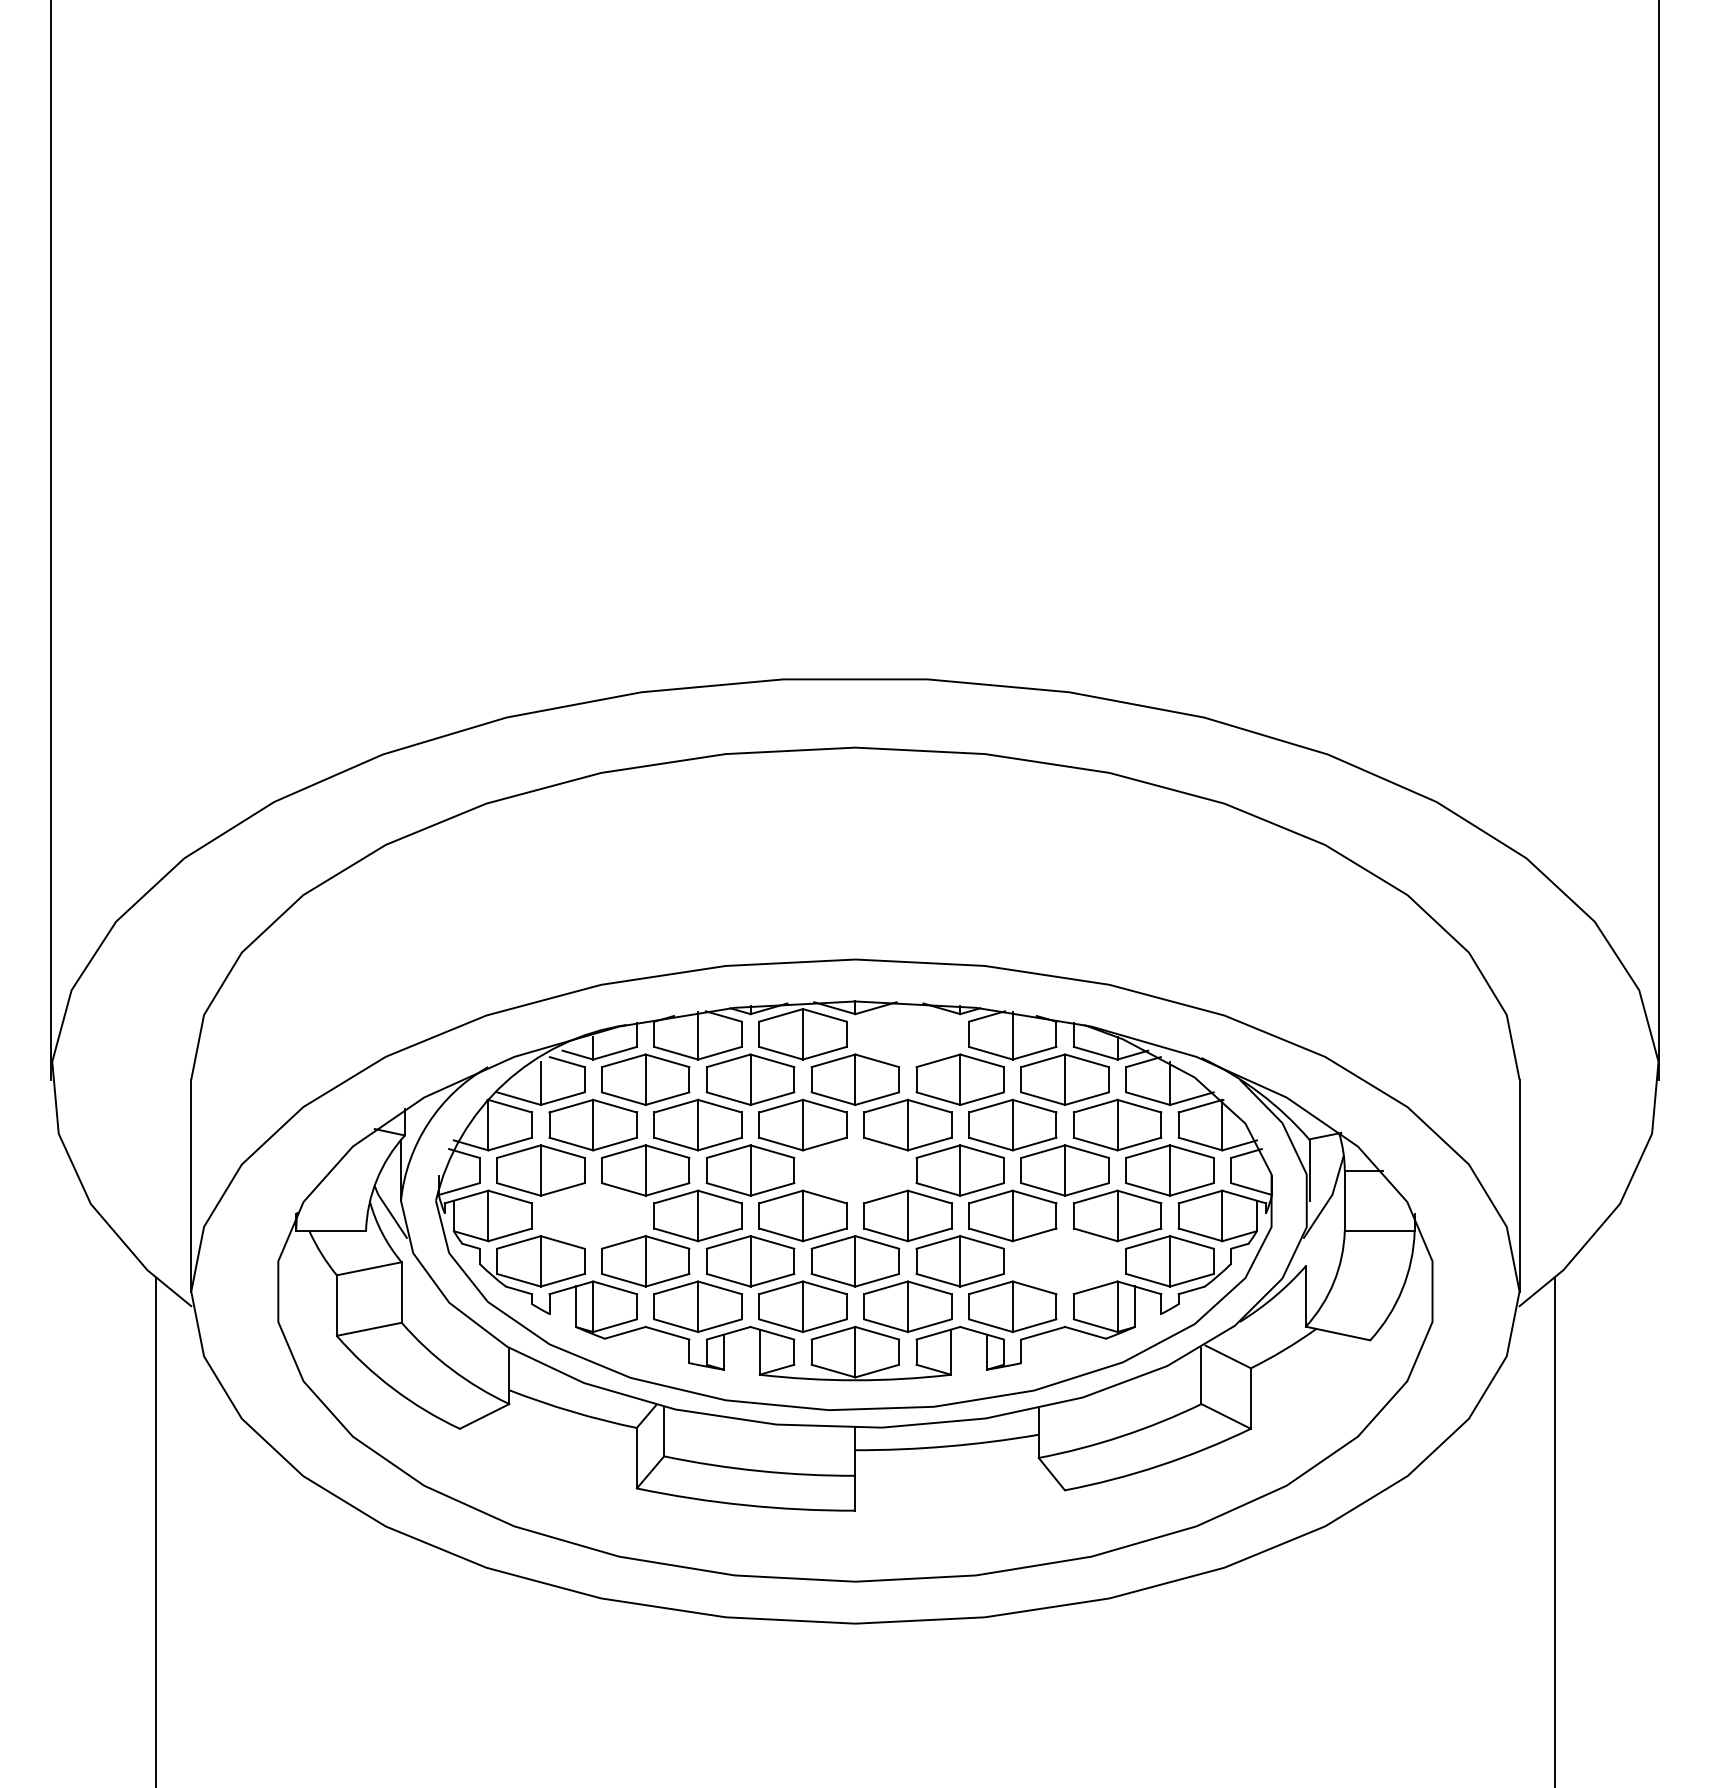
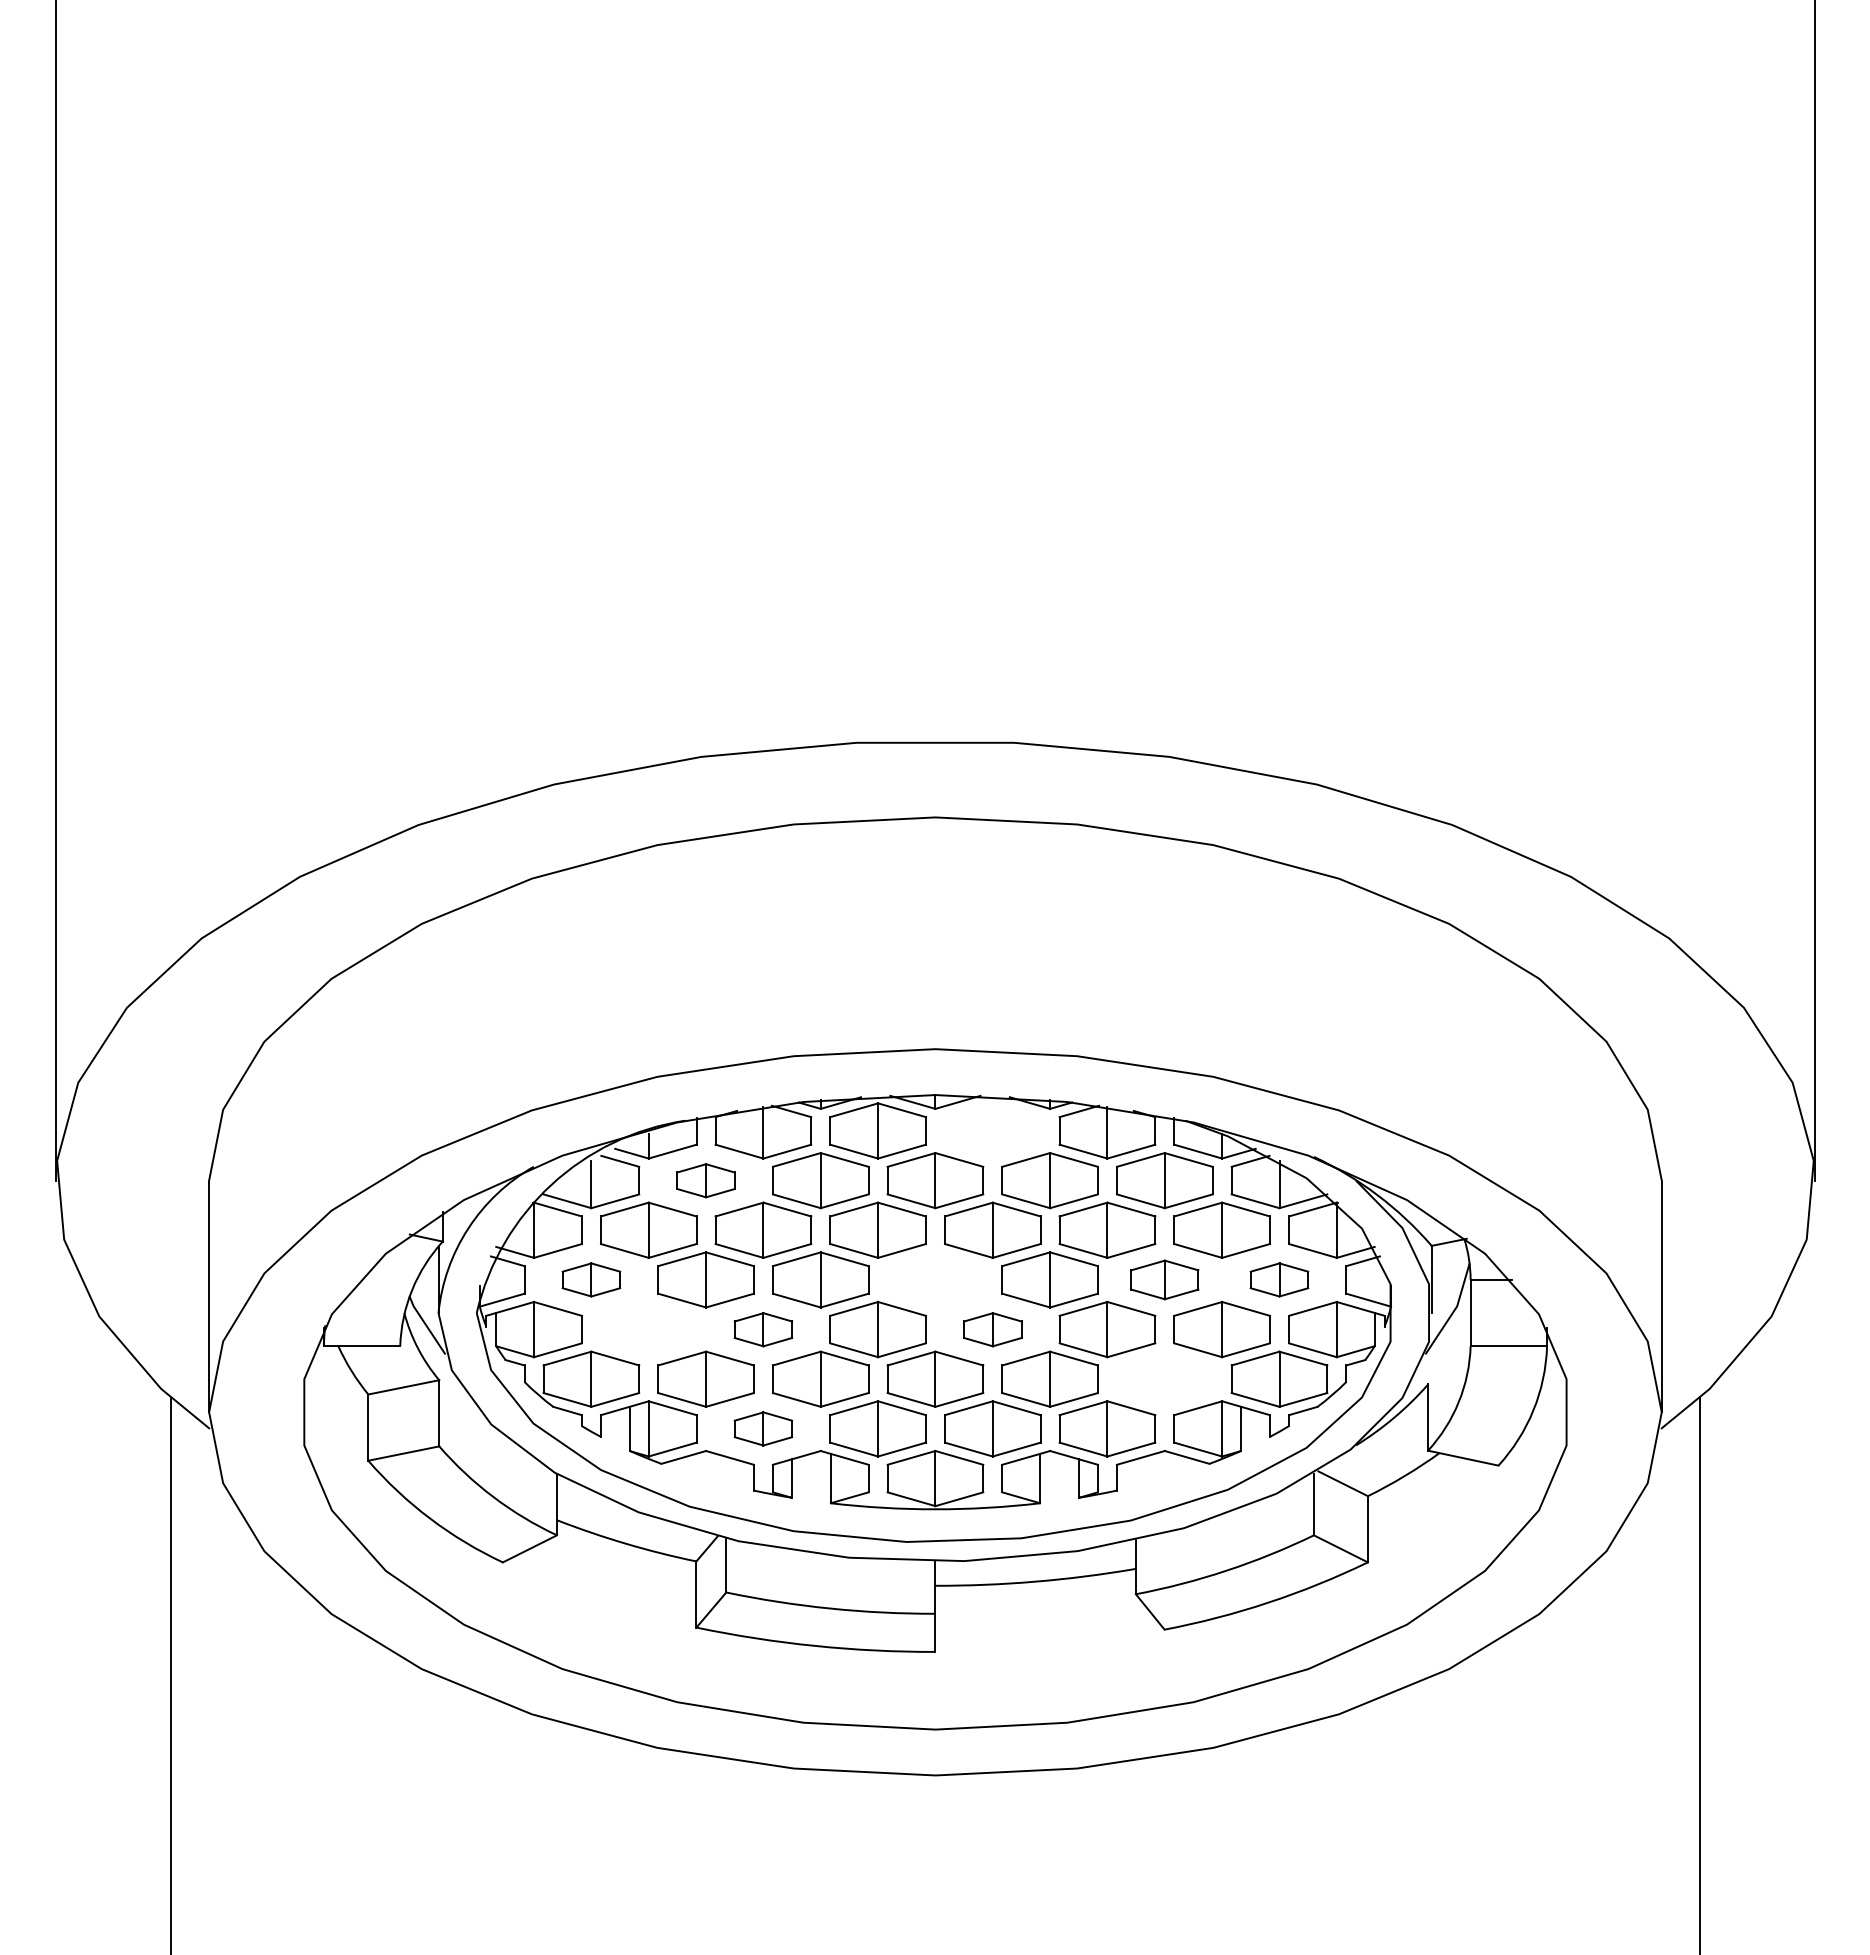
part: (645, 1079) -> (705, 1180), size x0.6
part: (540, 1170) -> (591, 1279), size x0.6
part: (1064, 1170) -> (1164, 1279), size x0.7
part: (1170, 1170) -> (1279, 1279), size x0.6
part: (698, 1215) -> (763, 1329), size x0.6
part: (907, 1215) -> (992, 1329), size x0.6
part: (698, 1306) -> (763, 1428), size x0.6

